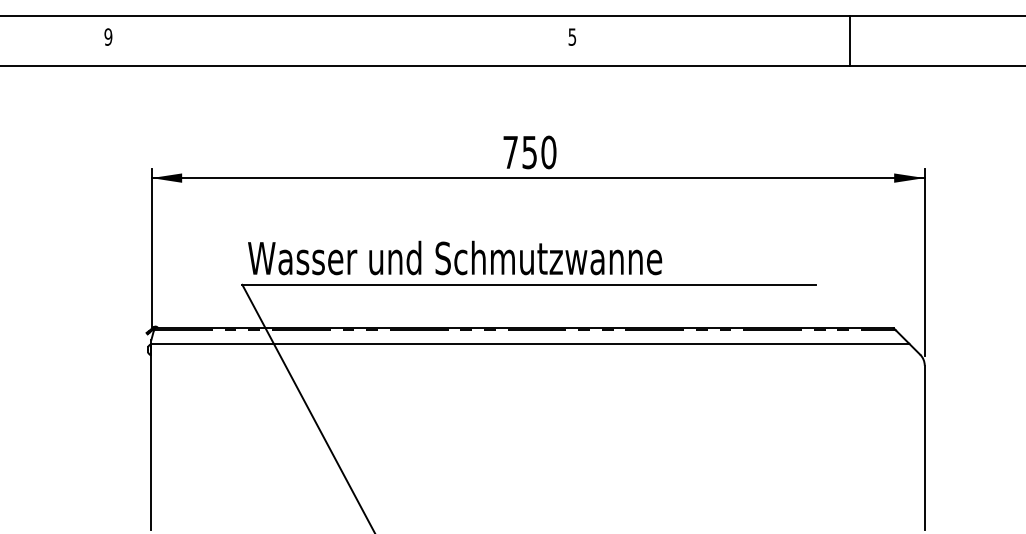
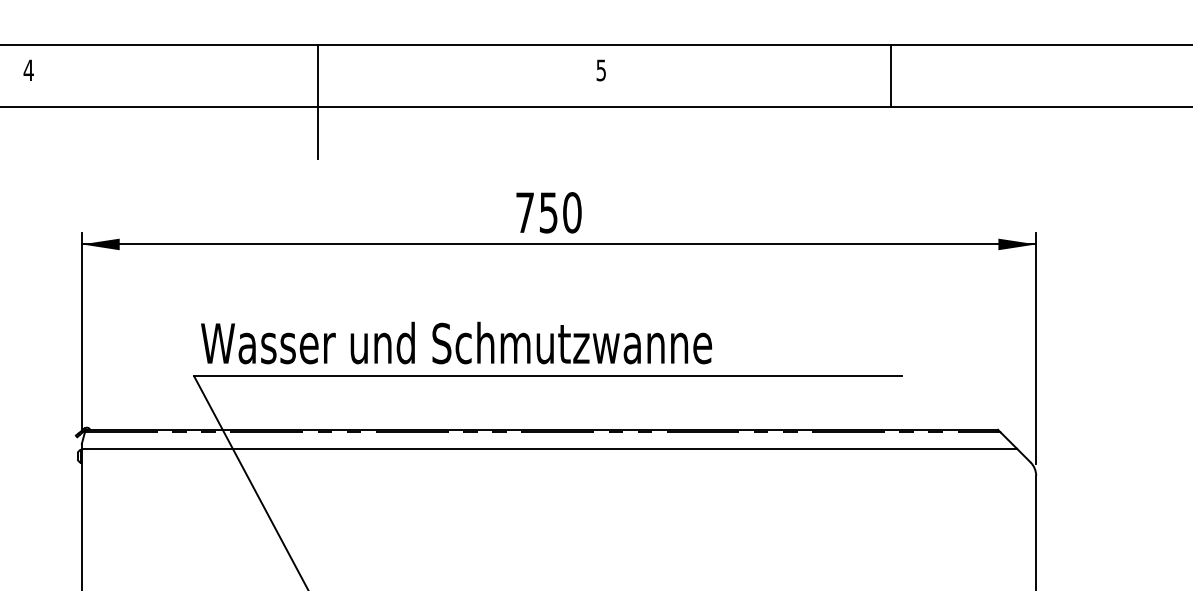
text: (108, 36) -> (28, 69), 9 -> 4
line: (850, 41) -> (891, 75), moved
line: (343, 62) -> (318, 101), added

